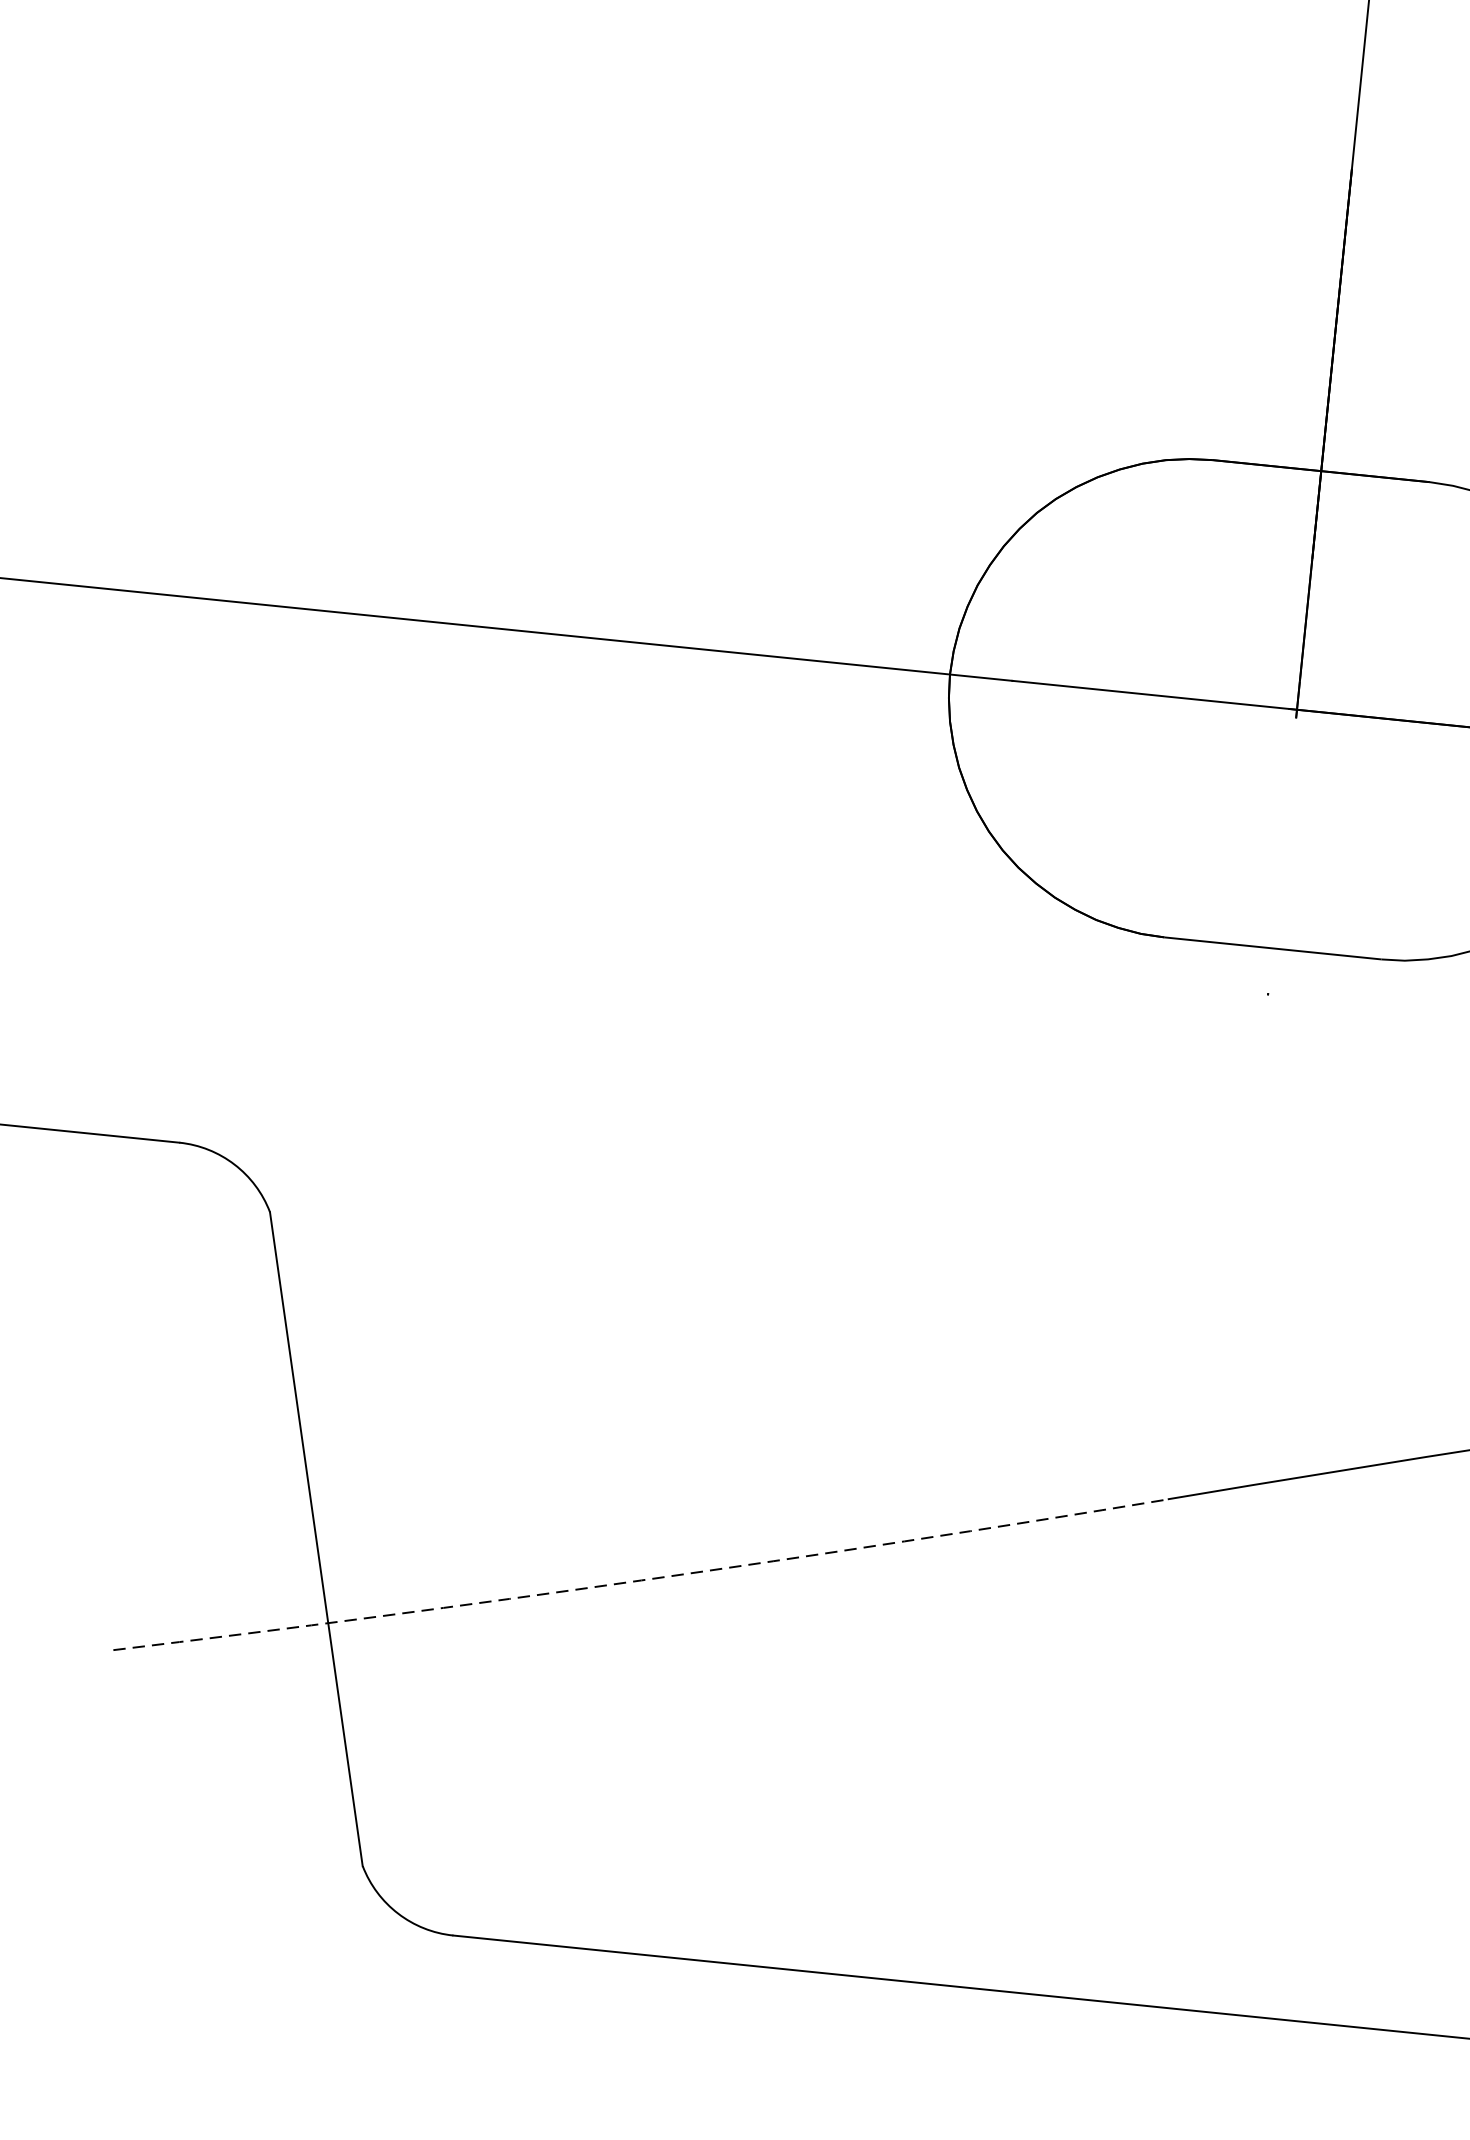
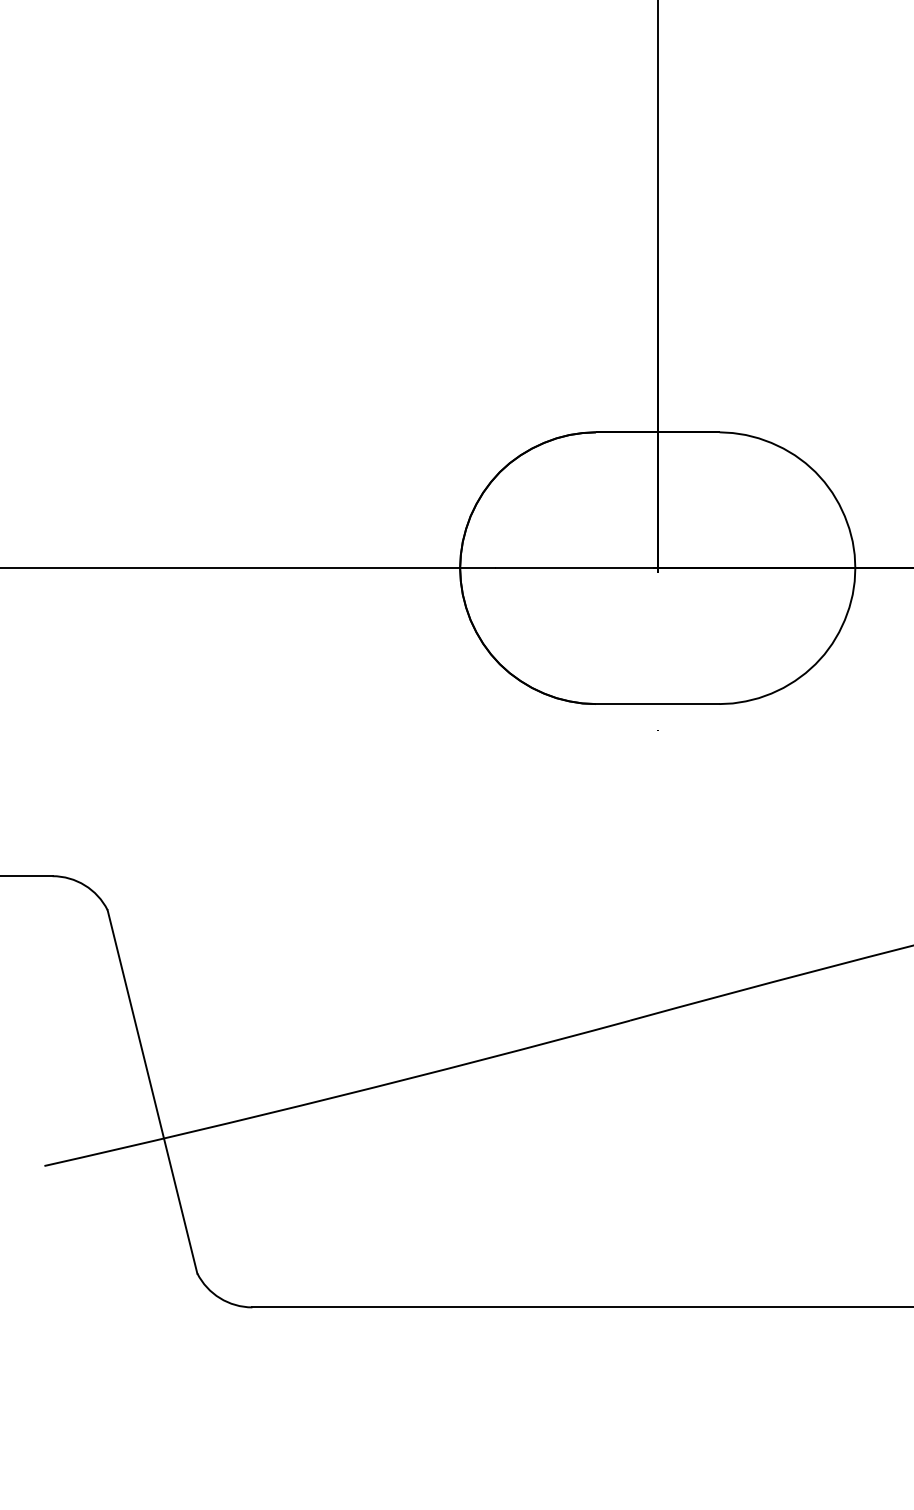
arc: (642, 1580) -> (338, 1096), dashed -> solid

